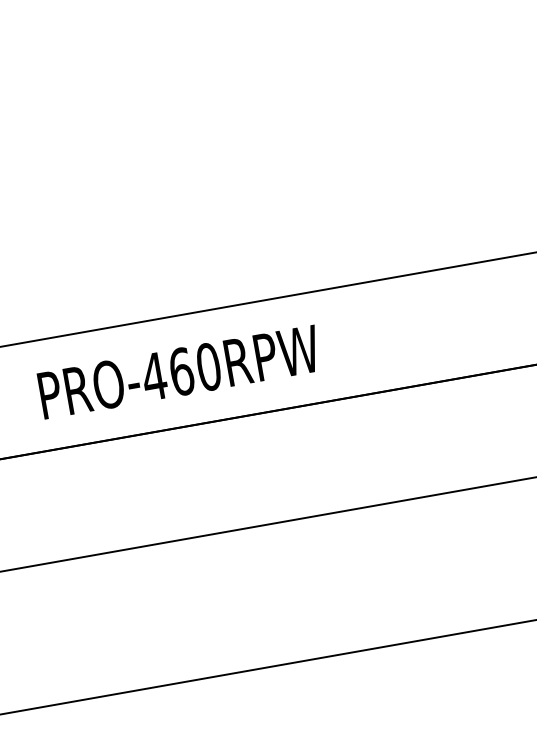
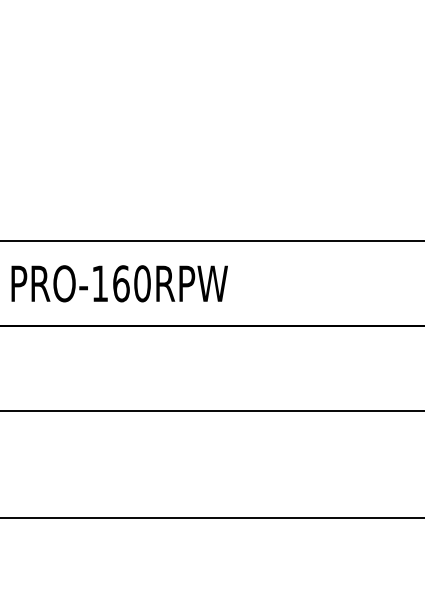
text: (153, 376) -> (99, 283), PRO-460RPW -> PRO-160RPW

